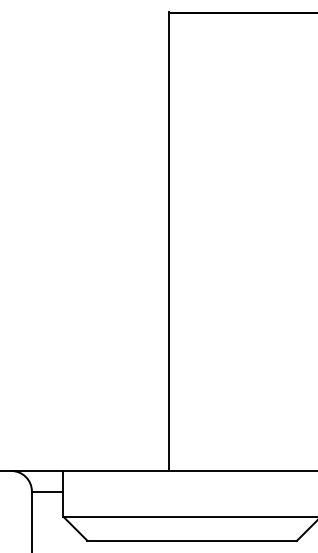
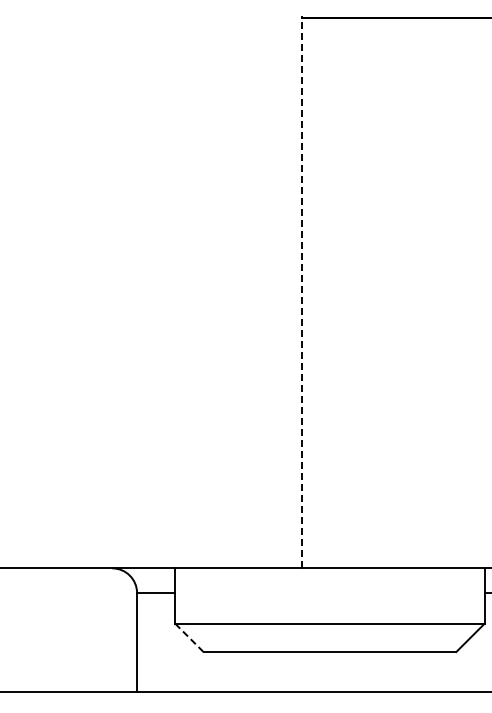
line: (168, 241) -> (301, 292), solid -> dashed
line: (74, 528) -> (188, 637), solid -> dashed

